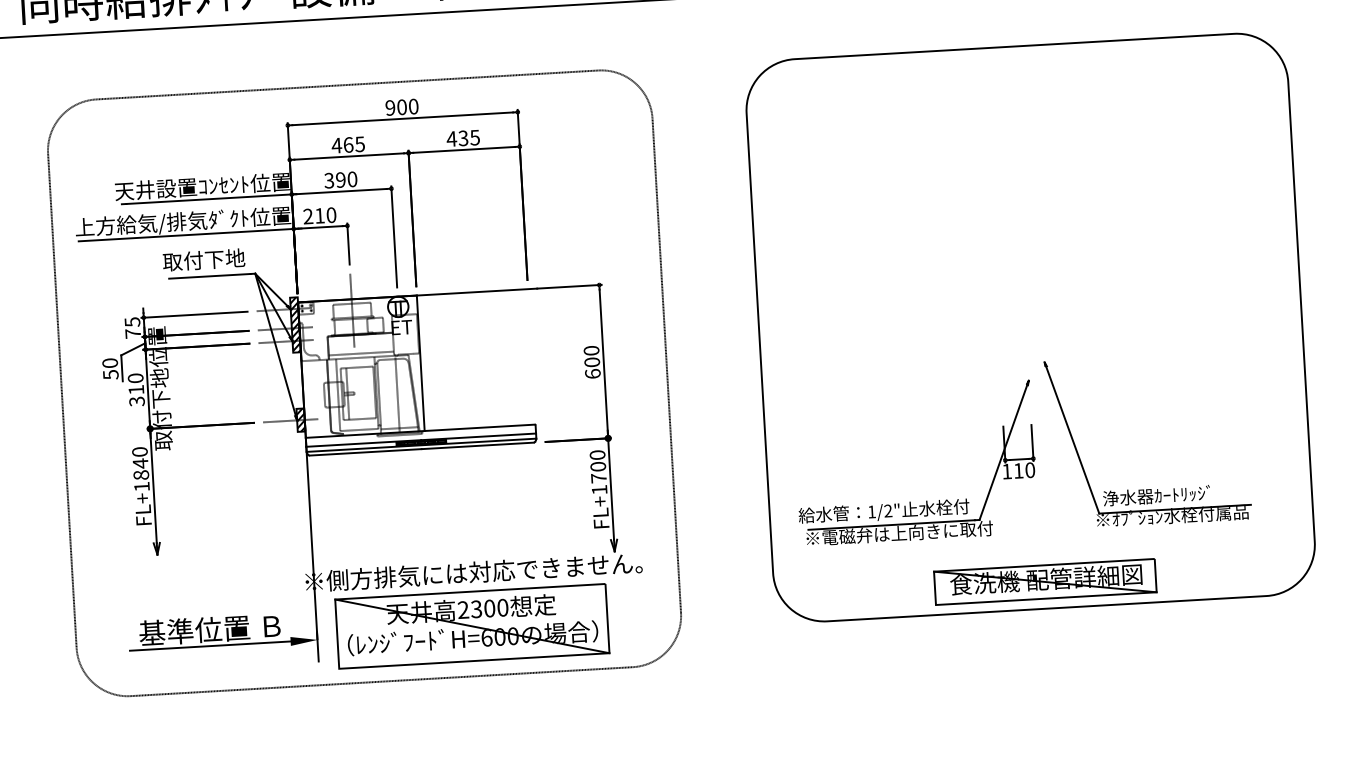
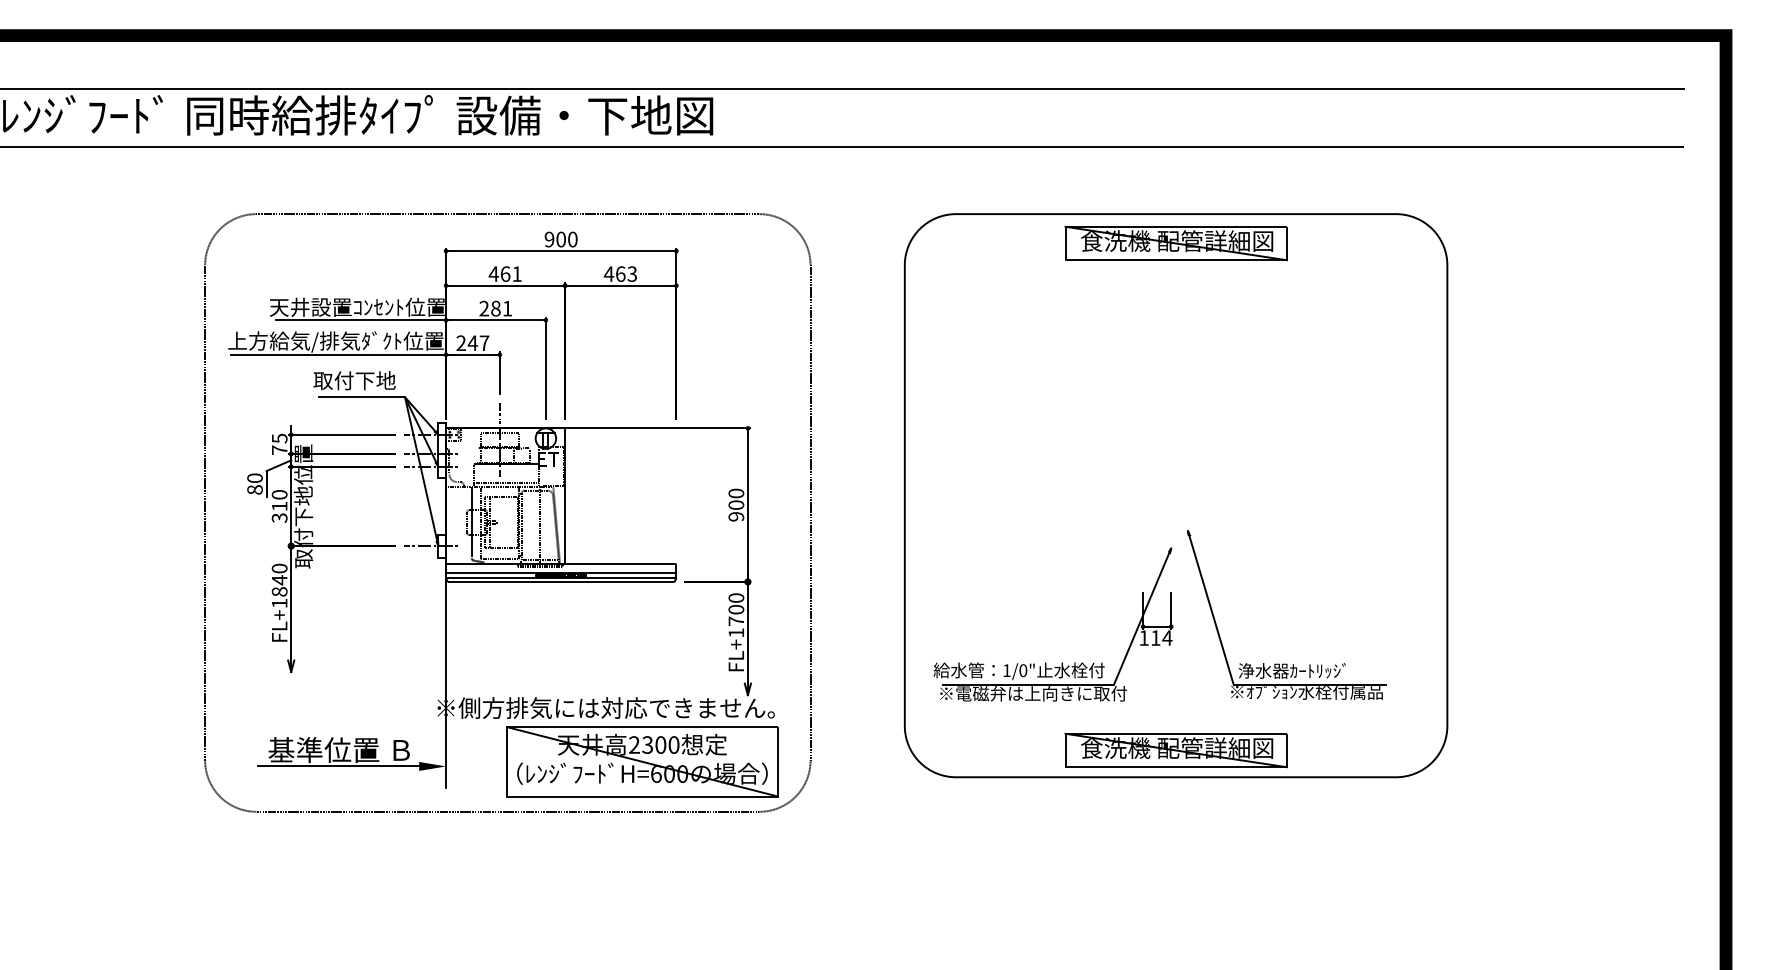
part: (1015, 75) -> (1175, 243), added
text: (468, 137) -> (625, 273), 435 -> 463
text: (359, 143) -> (516, 273), 465 -> 461
text: (340, 179) -> (495, 308), 390 -> 281
text: (325, 215) -> (478, 343), 210 -> 247
hatch: (295, 324) -> (442, 450), removed
text: (593, 373) -> (736, 516), 600 -> 900
text: (110, 374) -> (254, 489), 50 -> 80
hatch: (301, 419) -> (442, 545), removed
text: (1030, 469) -> (1167, 637), 110 -> 114
text: (888, 510) -> (1023, 670), 1/2" -> 1/0"
part: (472, 626) -> (642, 761), moved

